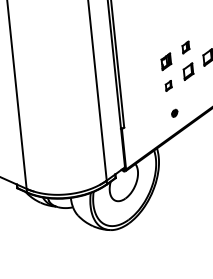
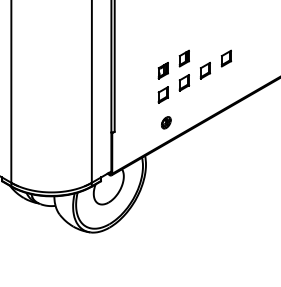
part: (185, 47) -> (183, 58), size x1.43
part: (167, 85) -> (162, 94), size x1.67
part: (174, 112) -> (166, 122), size x1.67

